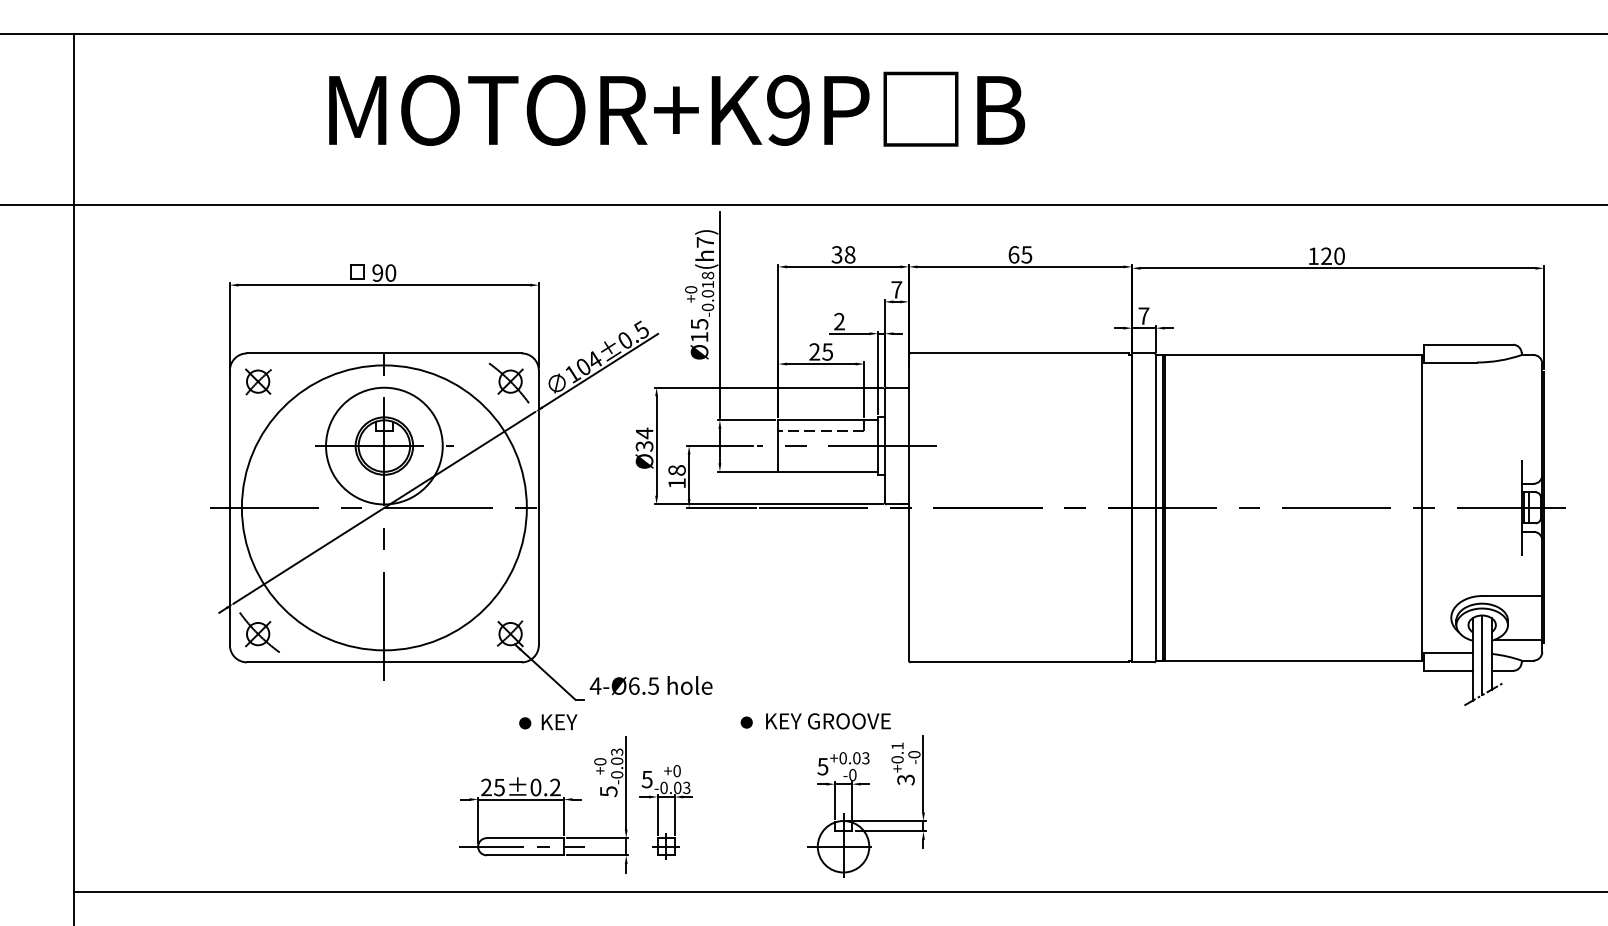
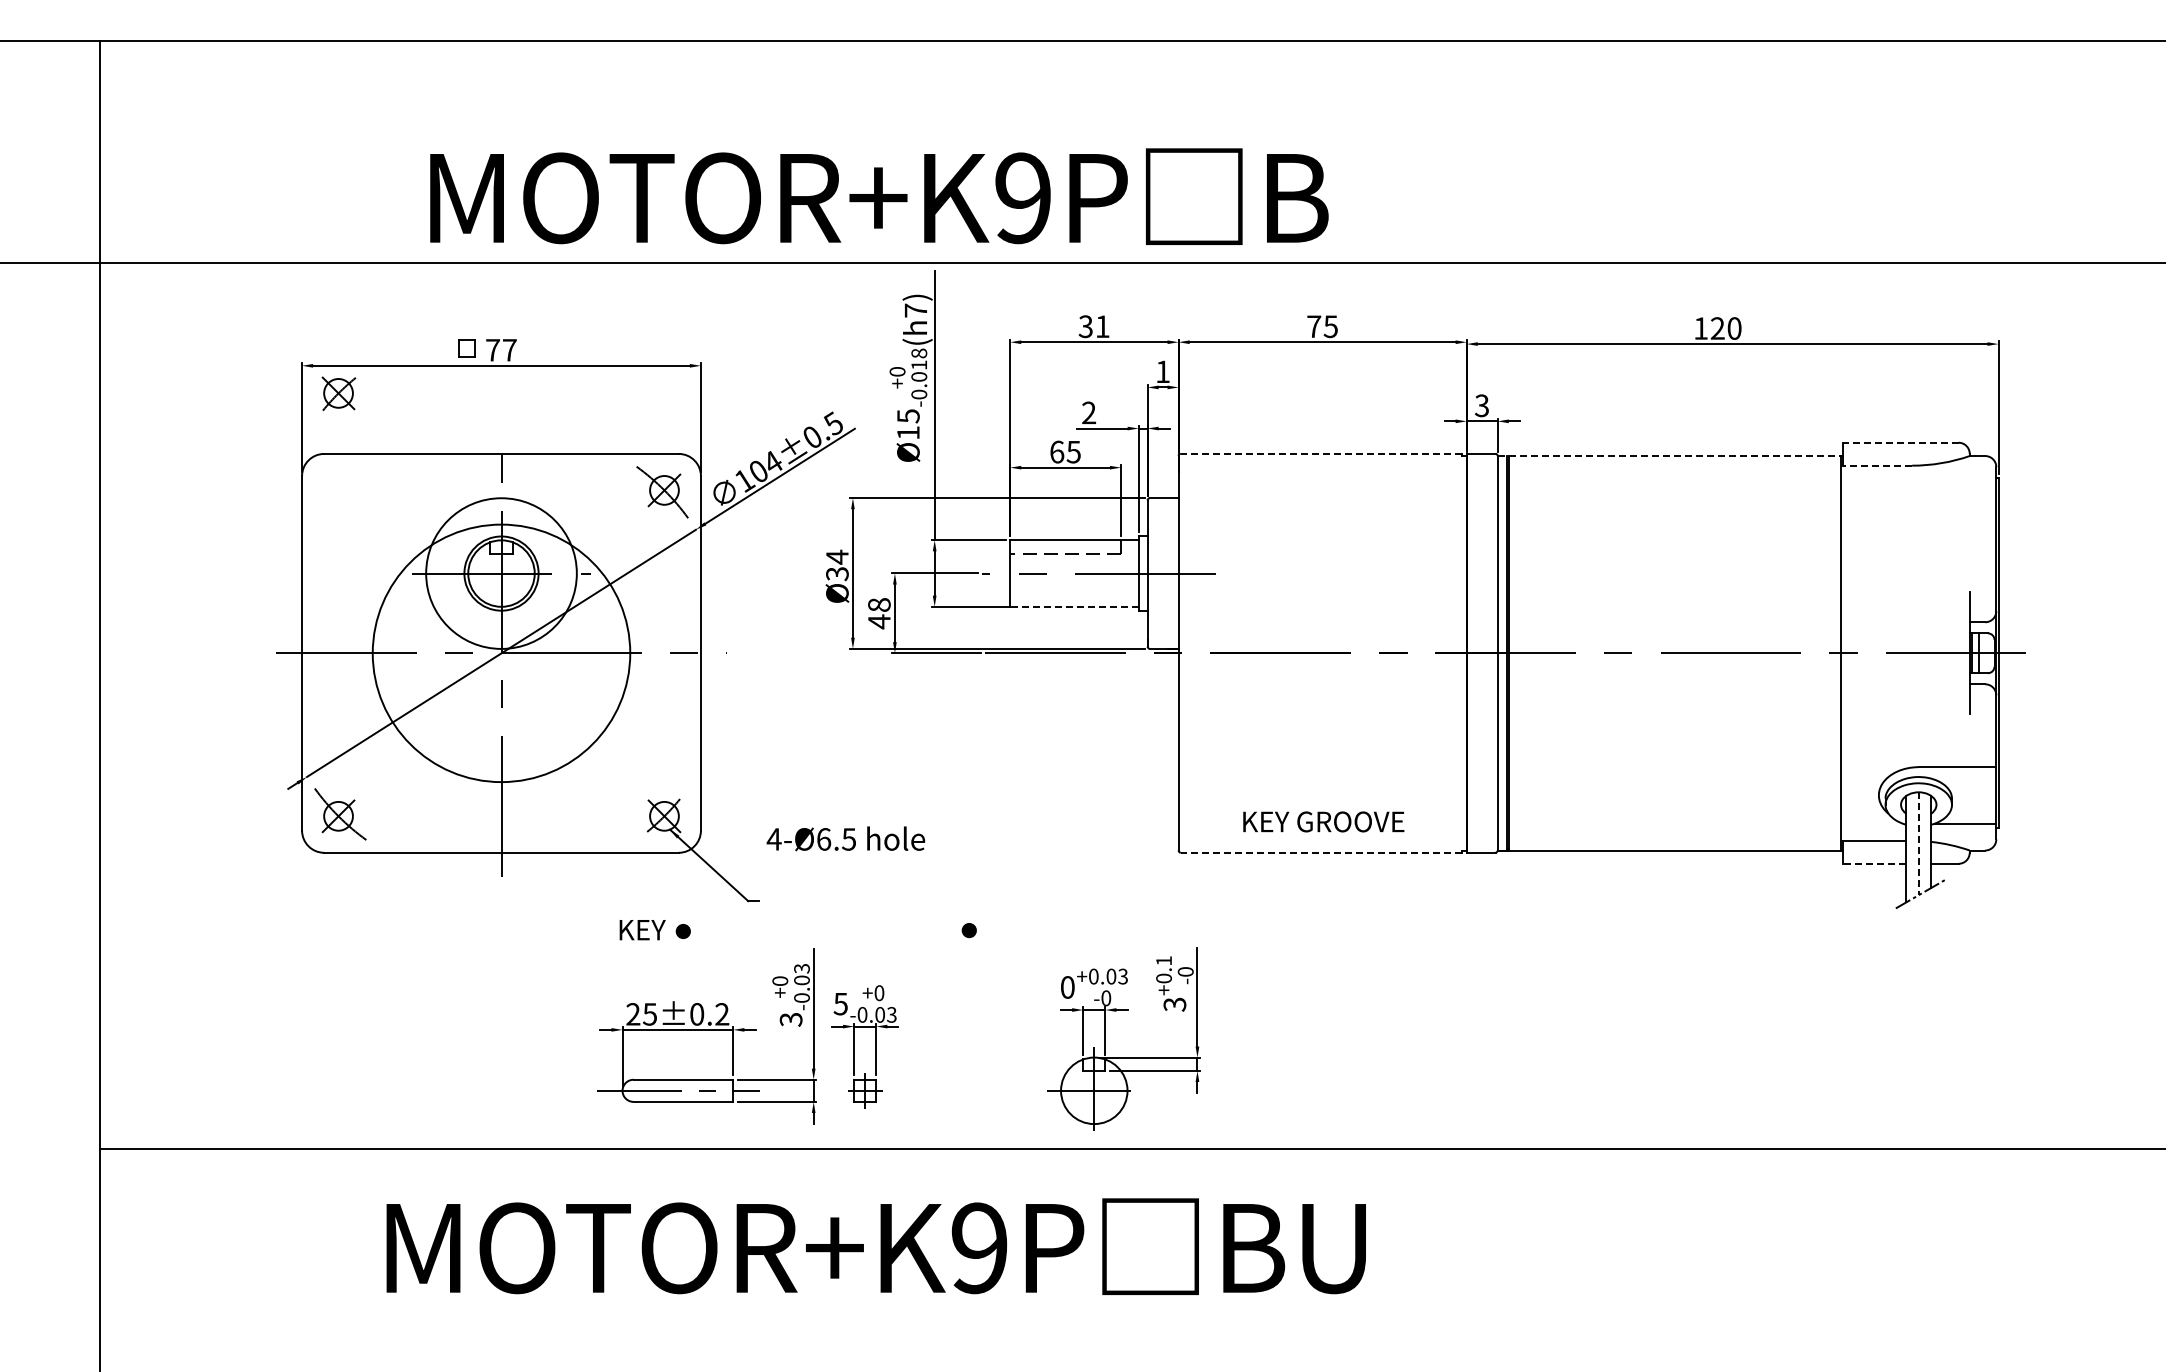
text: (677, 109) -> (879, 196), moved
text: (849, 254) -> (1102, 326), 38 -> 31
text: (1014, 254) -> (1314, 326), 65 -> 75
text: (384, 272) -> (501, 349), 90 -> 77
text: (896, 289) -> (1162, 371), 7 -> 1
text: (1144, 315) -> (1482, 405), 7 -> 3
line: (1468, 344) -> (1901, 442), solid -> dashed
text: (815, 351) -> (1057, 451), 25 -> 65
line: (1019, 353) -> (1321, 453), solid -> dashed
line: (1289, 355) -> (1670, 456), solid -> dashed
line: (1450, 362) -> (1877, 465), solid -> dashed
part: (258, 381) -> (338, 393), moved
line: (827, 471) -> (1073, 606), solid -> dashed
text: (677, 483) -> (879, 621), 18 -> 48
circle: (384, 507) -> (501, 653), size x0.7
line: (1481, 655) -> (1918, 844), solid -> dashed
line: (1019, 662) -> (1321, 852), solid -> dashed
line: (1447, 670) -> (1874, 863), solid -> dashed
text: (650, 685) -> (845, 838), moved
text: (828, 721) -> (1323, 821), moved
text: (559, 722) -> (642, 930), moved
text: (822, 766) -> (1067, 987), 5 -> 0
text: (608, 791) -> (790, 1019), 5 -> 3

